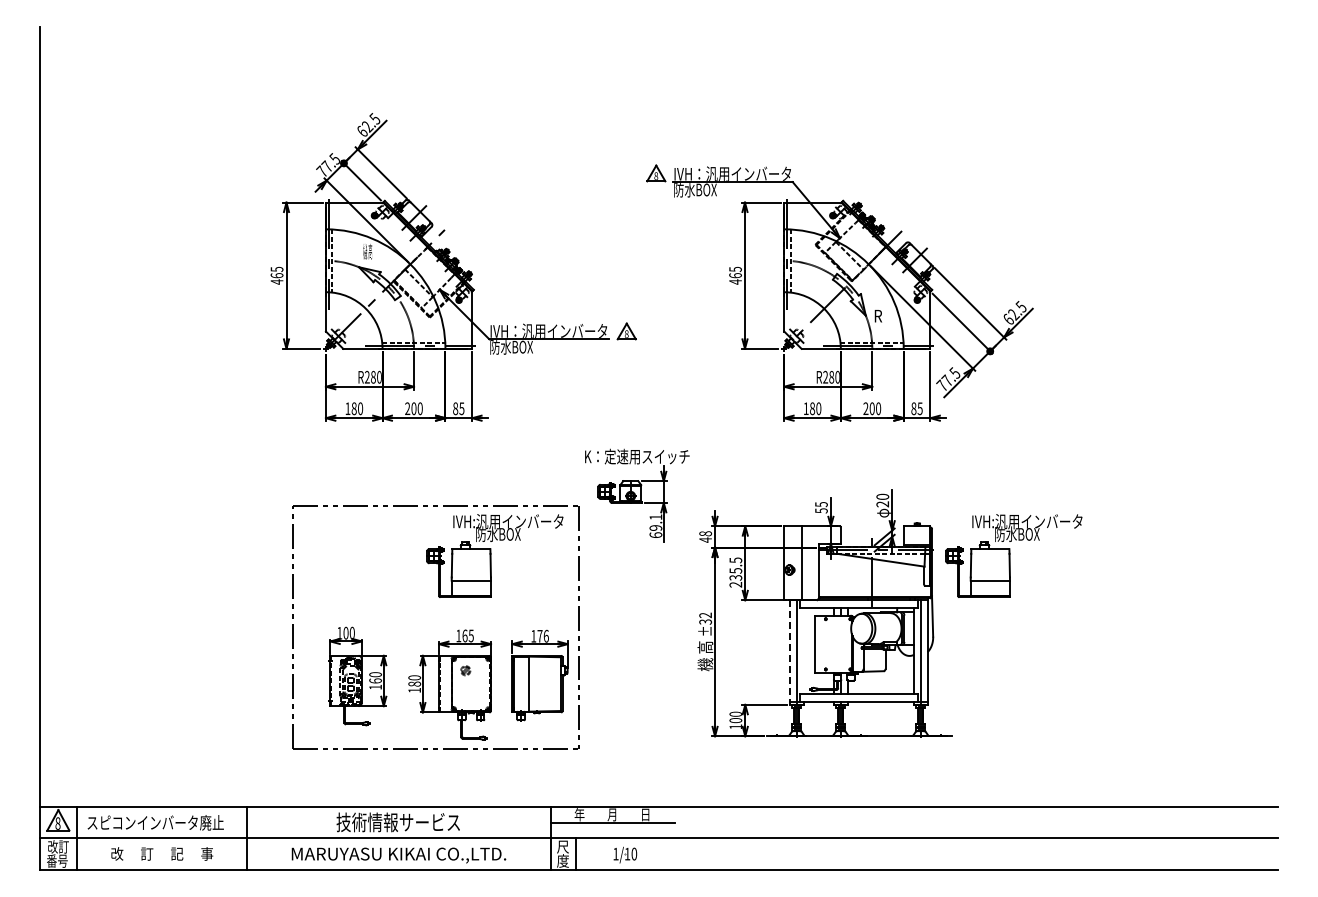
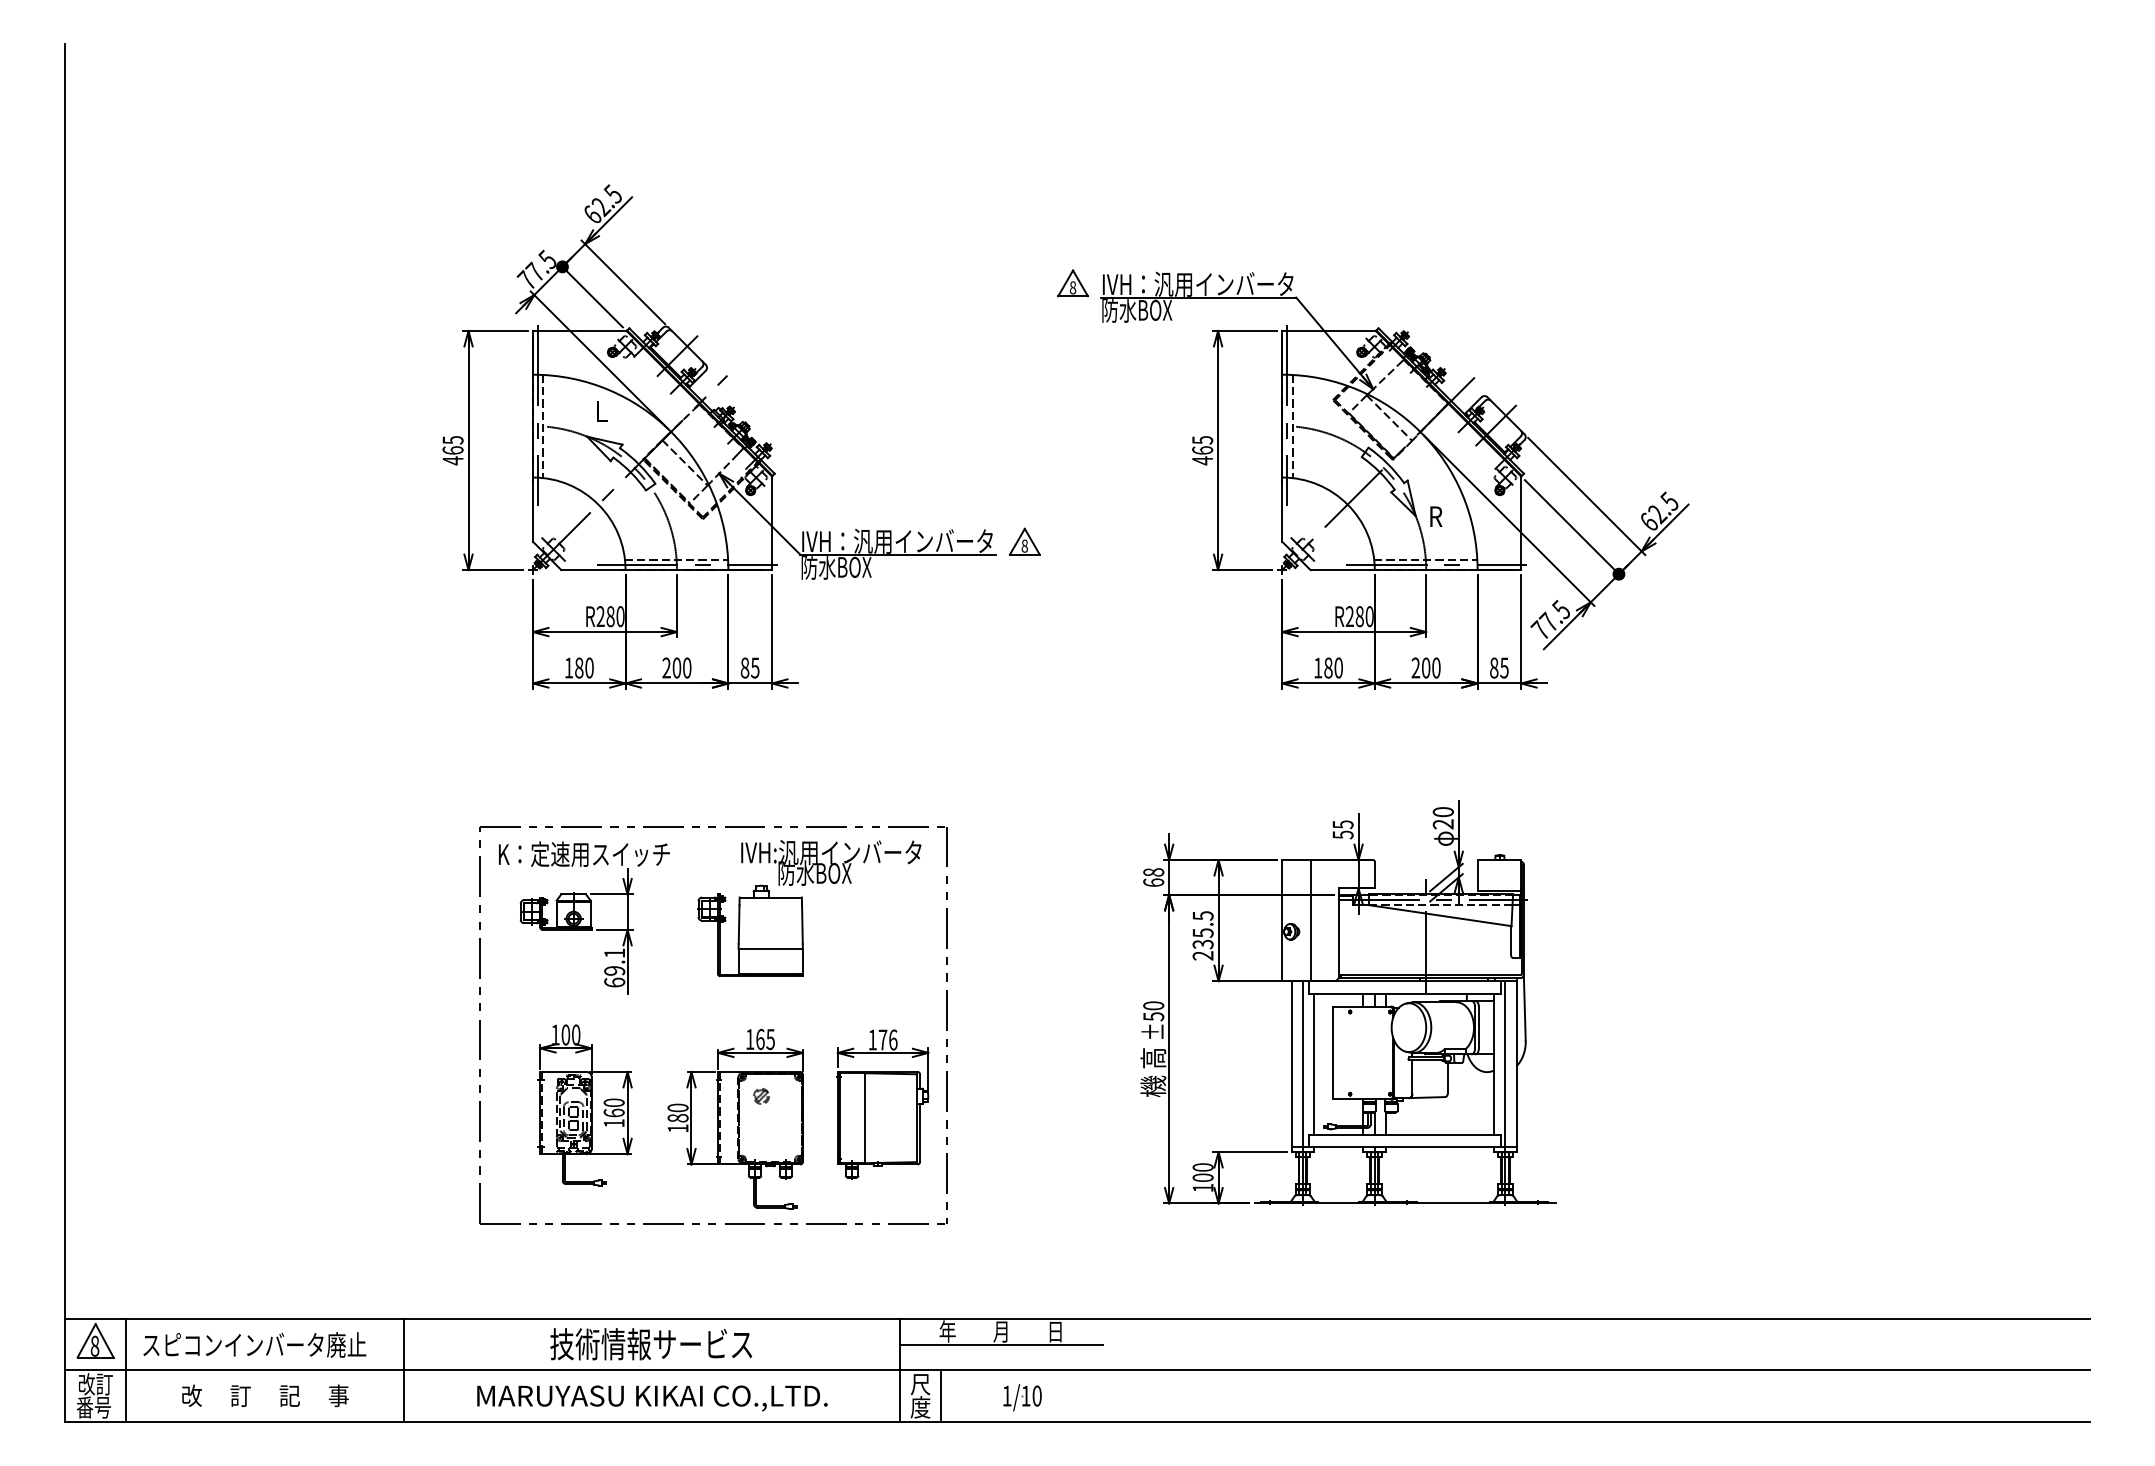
text: (367, 251) -> (600, 410), 機 高 -> L
part: (637, 495) -> (584, 917), moved
text: (705, 539) -> (1153, 881), 48 -> 68
part: (1013, 555) -> (1657, 907), removed
text: (705, 618) -> (1153, 1010), ±32 -> ±50
line: (803, 651) -> (1313, 1064), added
line: (790, 653) -> (1292, 1068), dashed -> solid

